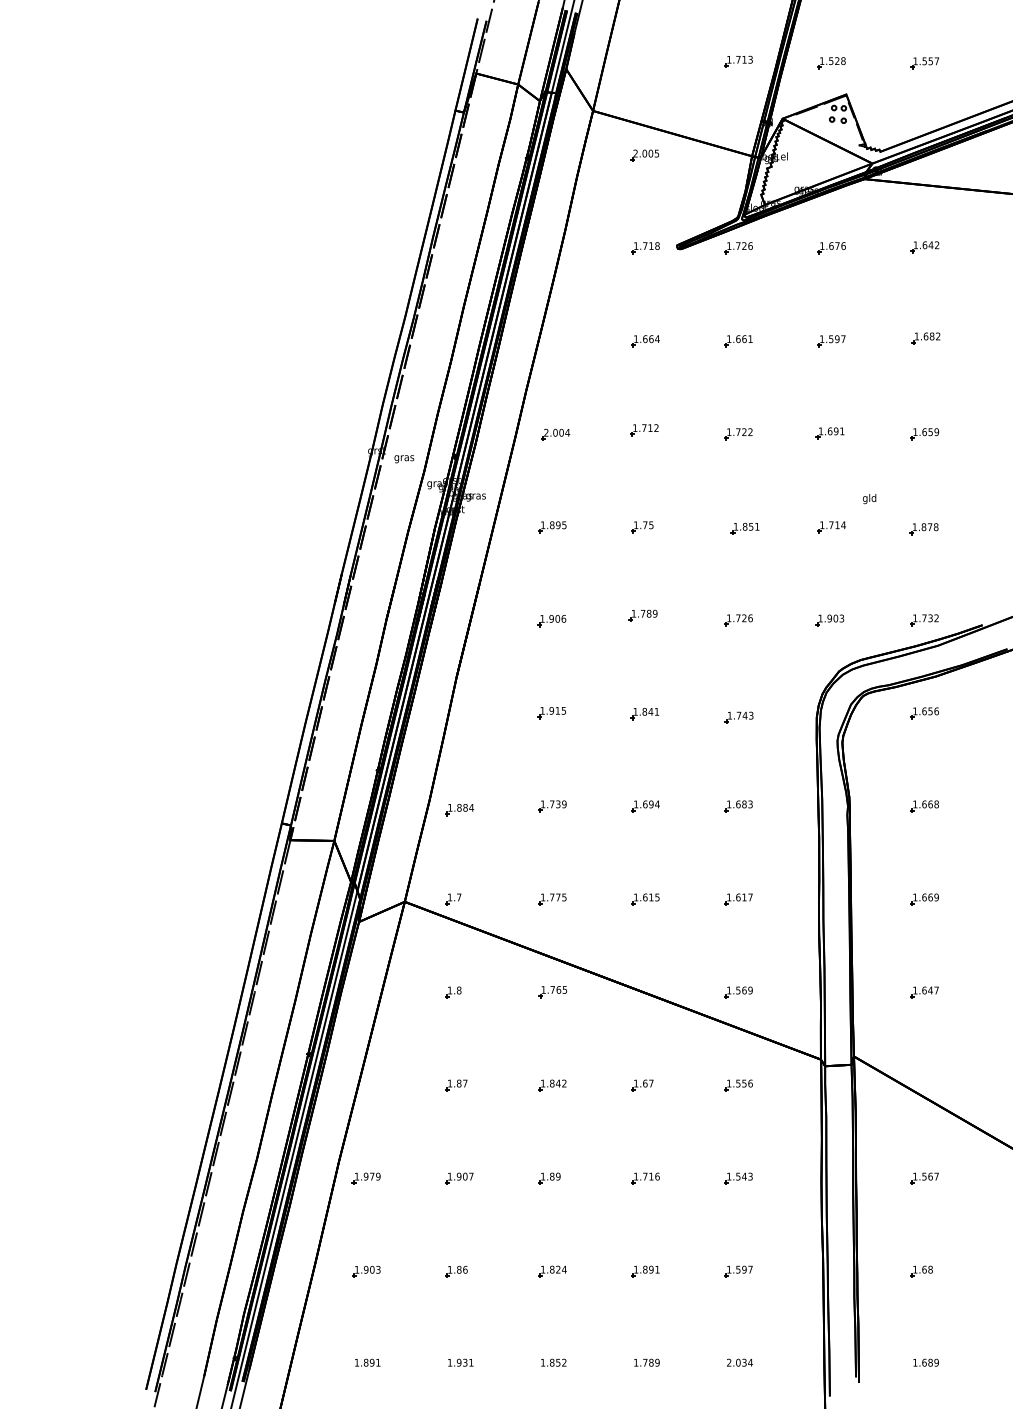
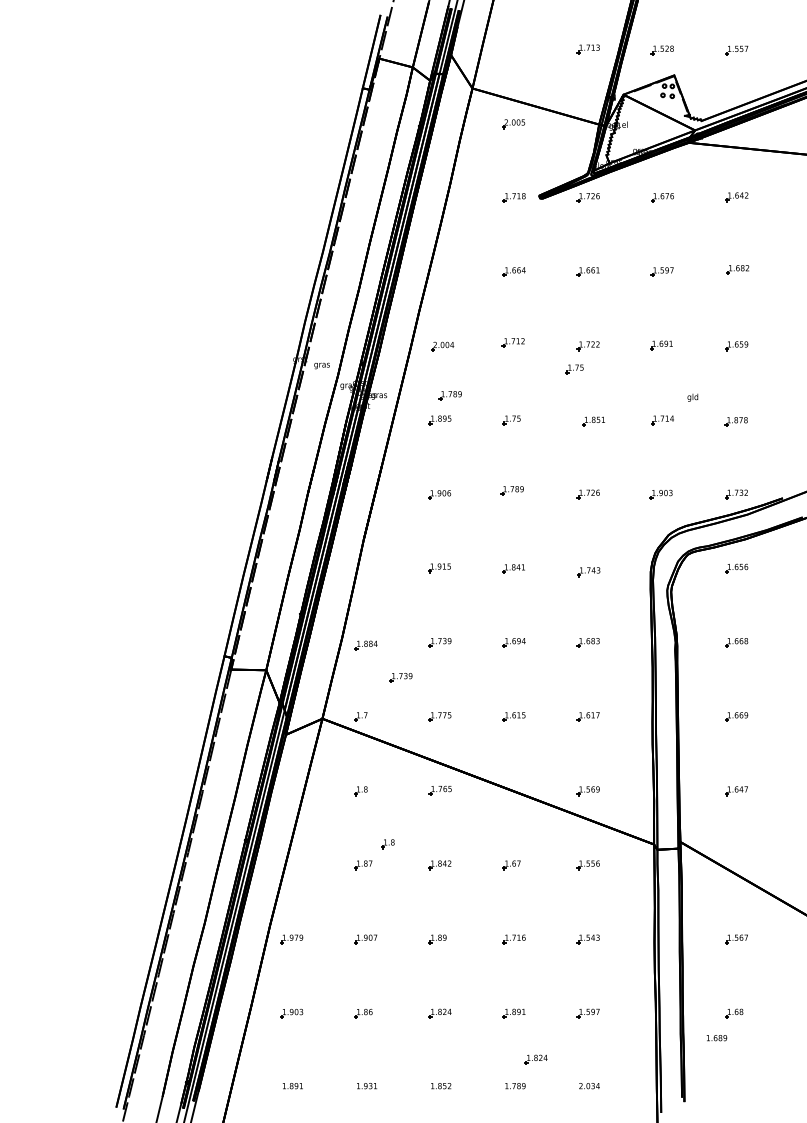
part: (721, 463) -> (574, 369), added
part: (564, 496) -> (449, 395), added
part: (502, 850) -> (400, 677), added
part: (486, 1059) -> (387, 844), added
part: (672, 1329) -> (535, 1059), added
text: (925, 1363) -> (716, 1038), moved

